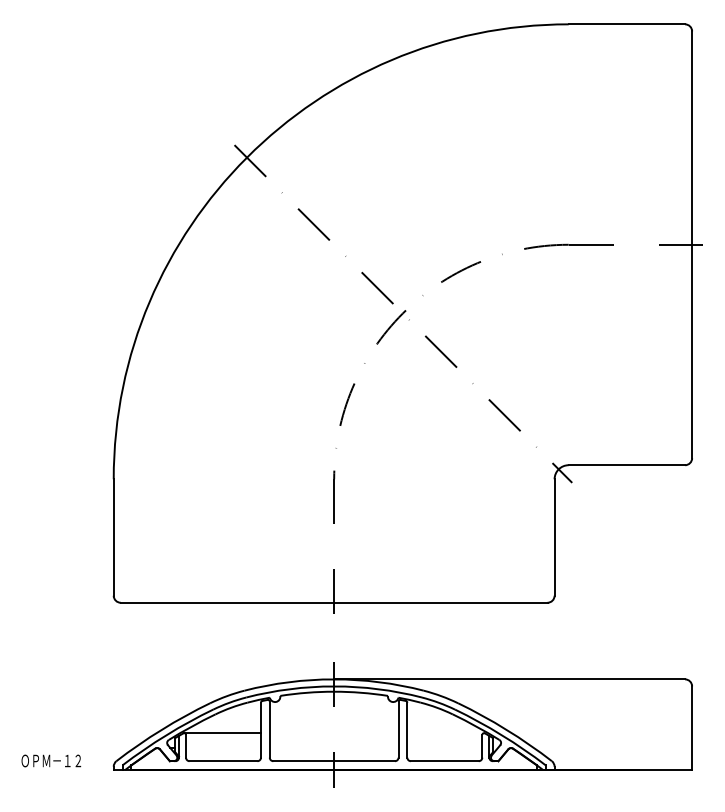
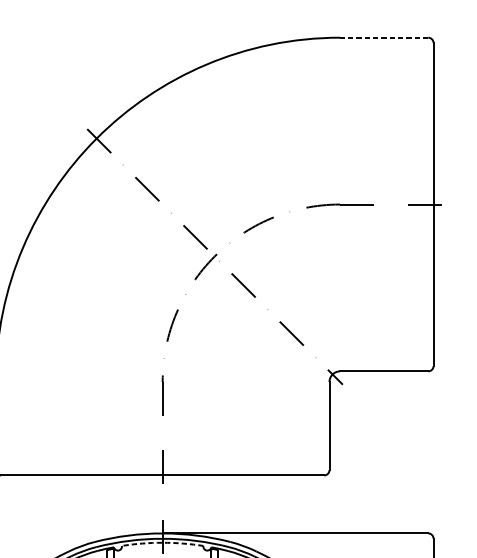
line: (626, 24) -> (383, 37), solid -> dashed
arc: (334, 691) -> (162, 542), solid -> dashed

